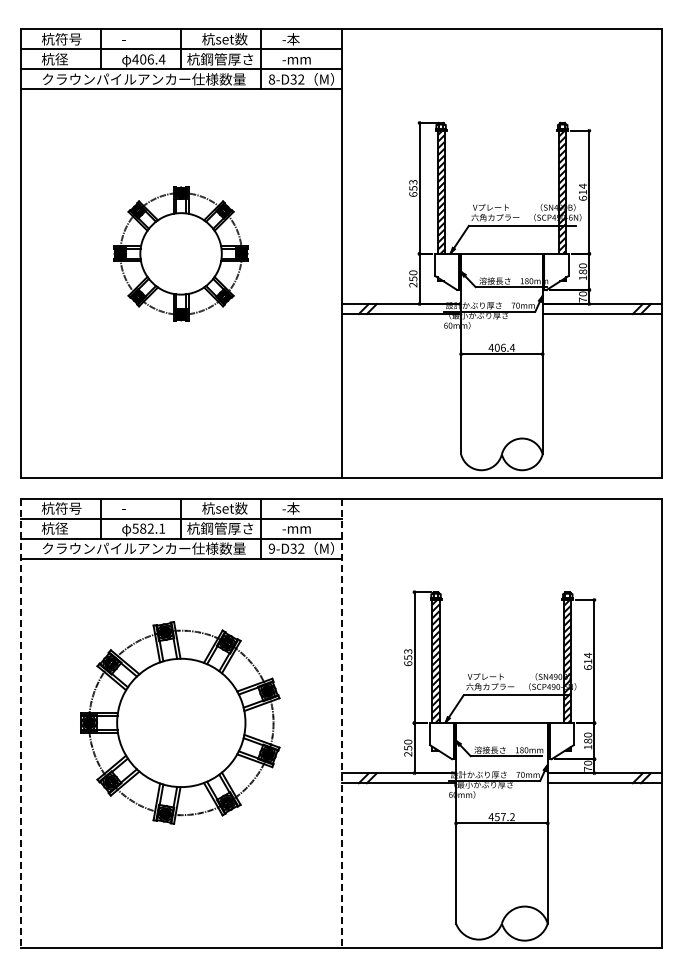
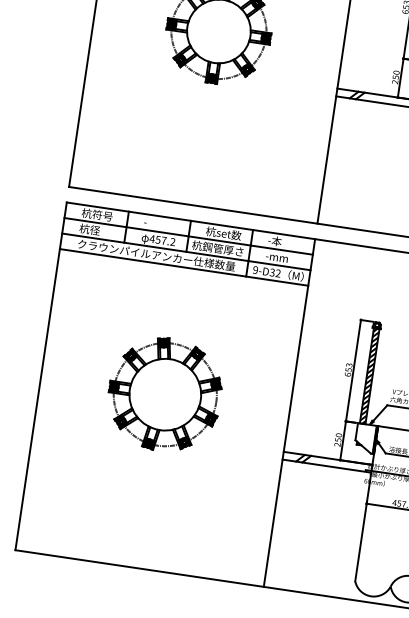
text: (148, 528) -> (162, 240), 582.1 -> 457.2
line: (20, 723) -> (40, 376), dashed -> solid
part: (180, 723) -> (164, 394), size x0.71
line: (341, 723) -> (289, 413), dashed -> solid

